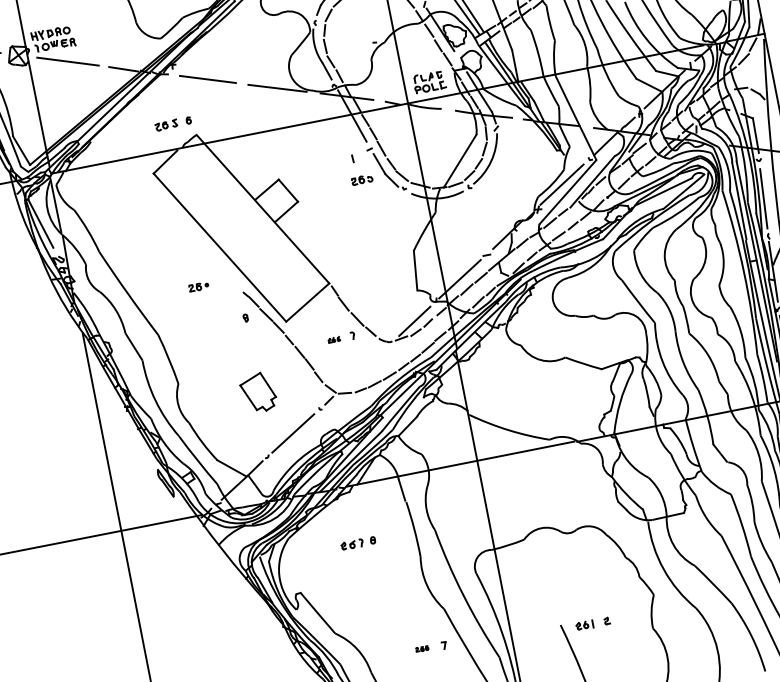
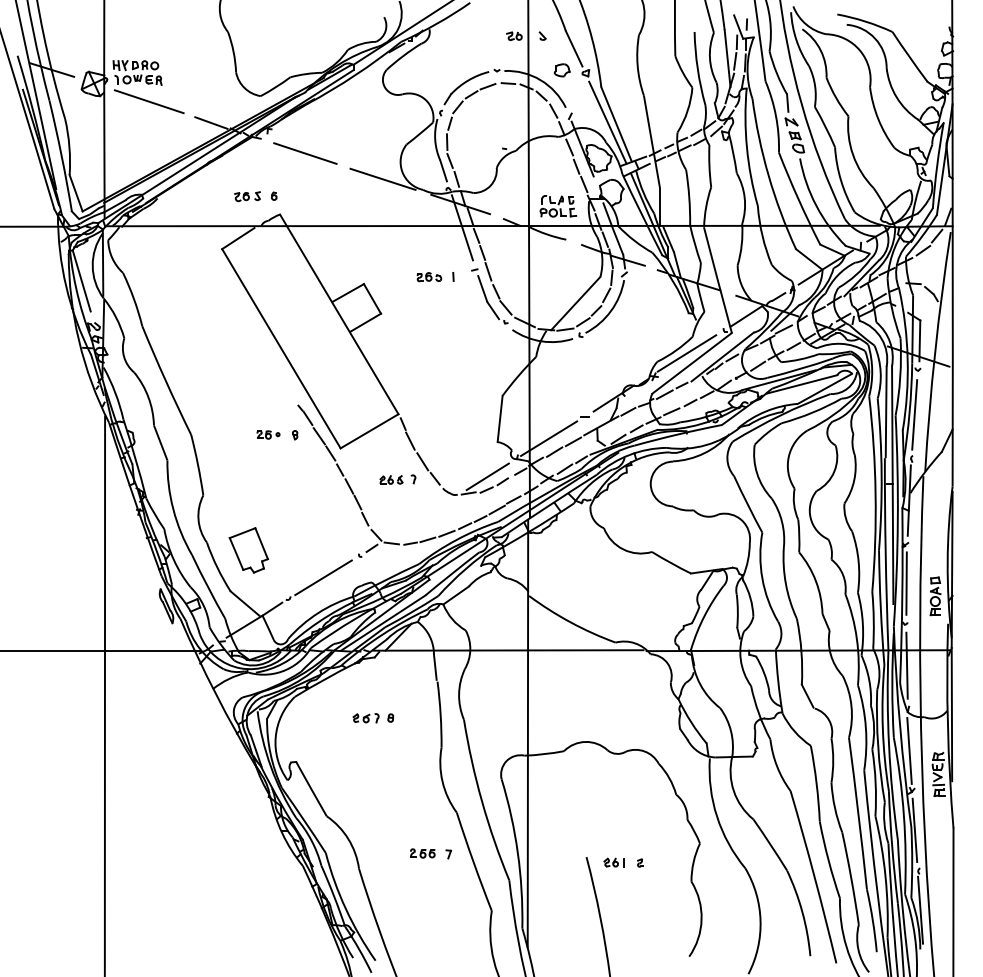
part: (362, 180) -> (429, 277), moved
part: (198, 286) -> (268, 434), moved
part: (334, 339) -> (391, 479), size x1.67
part: (258, 392) -> (248, 550), moved
part: (422, 649) -> (422, 853), size x1.67

